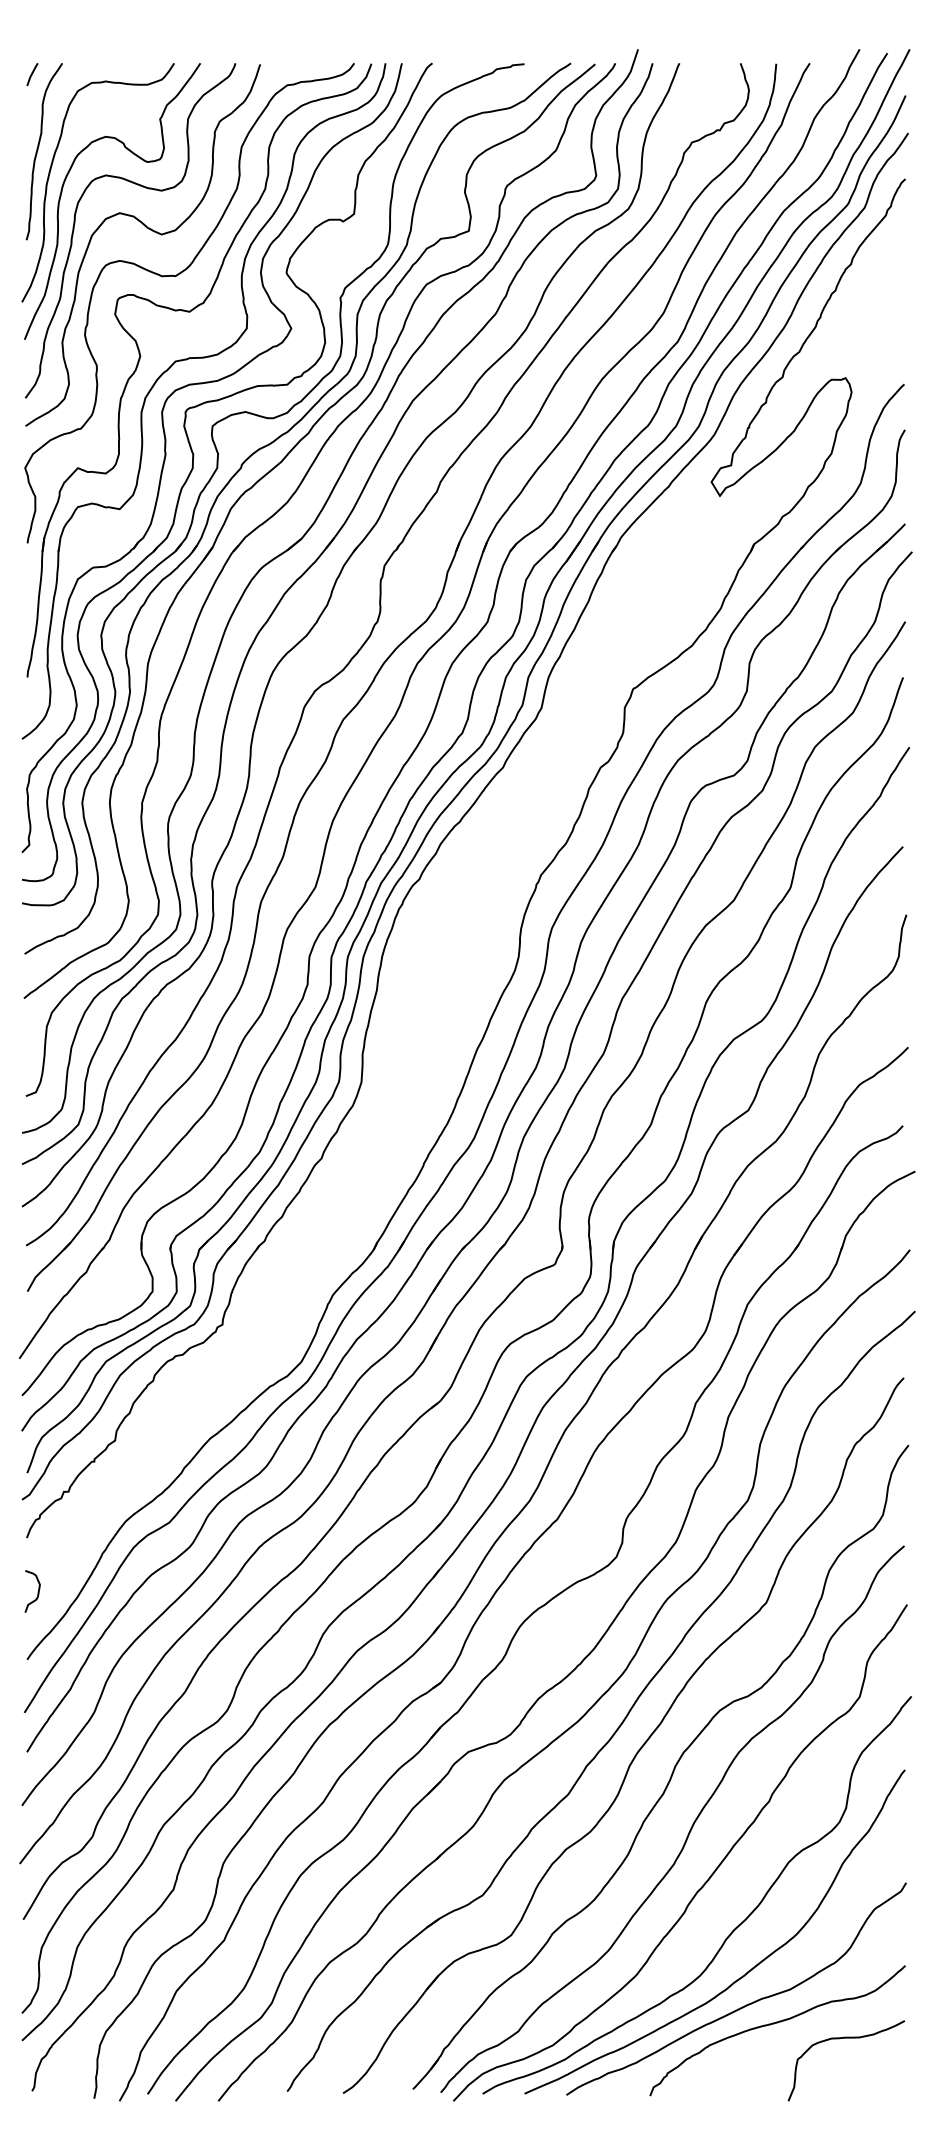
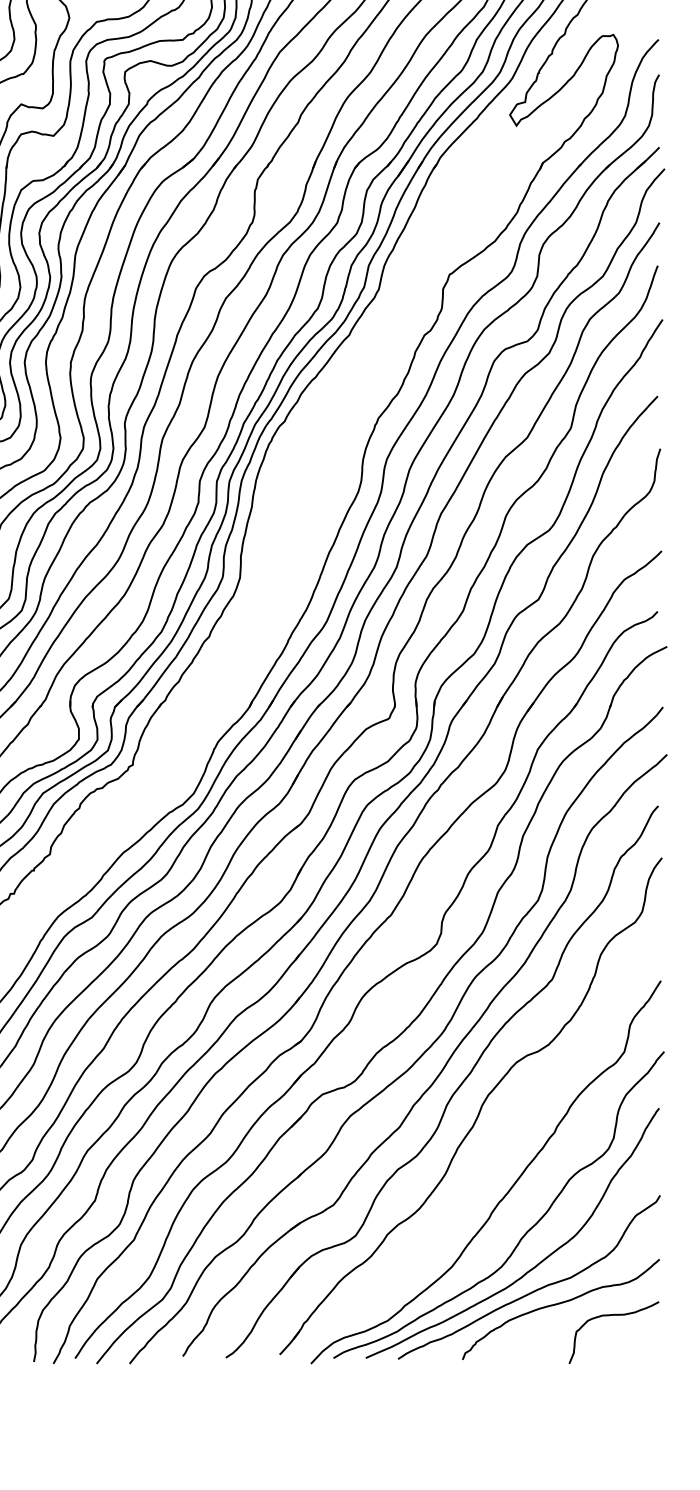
curve: (691, 1825) -> (494, 1151), removed

